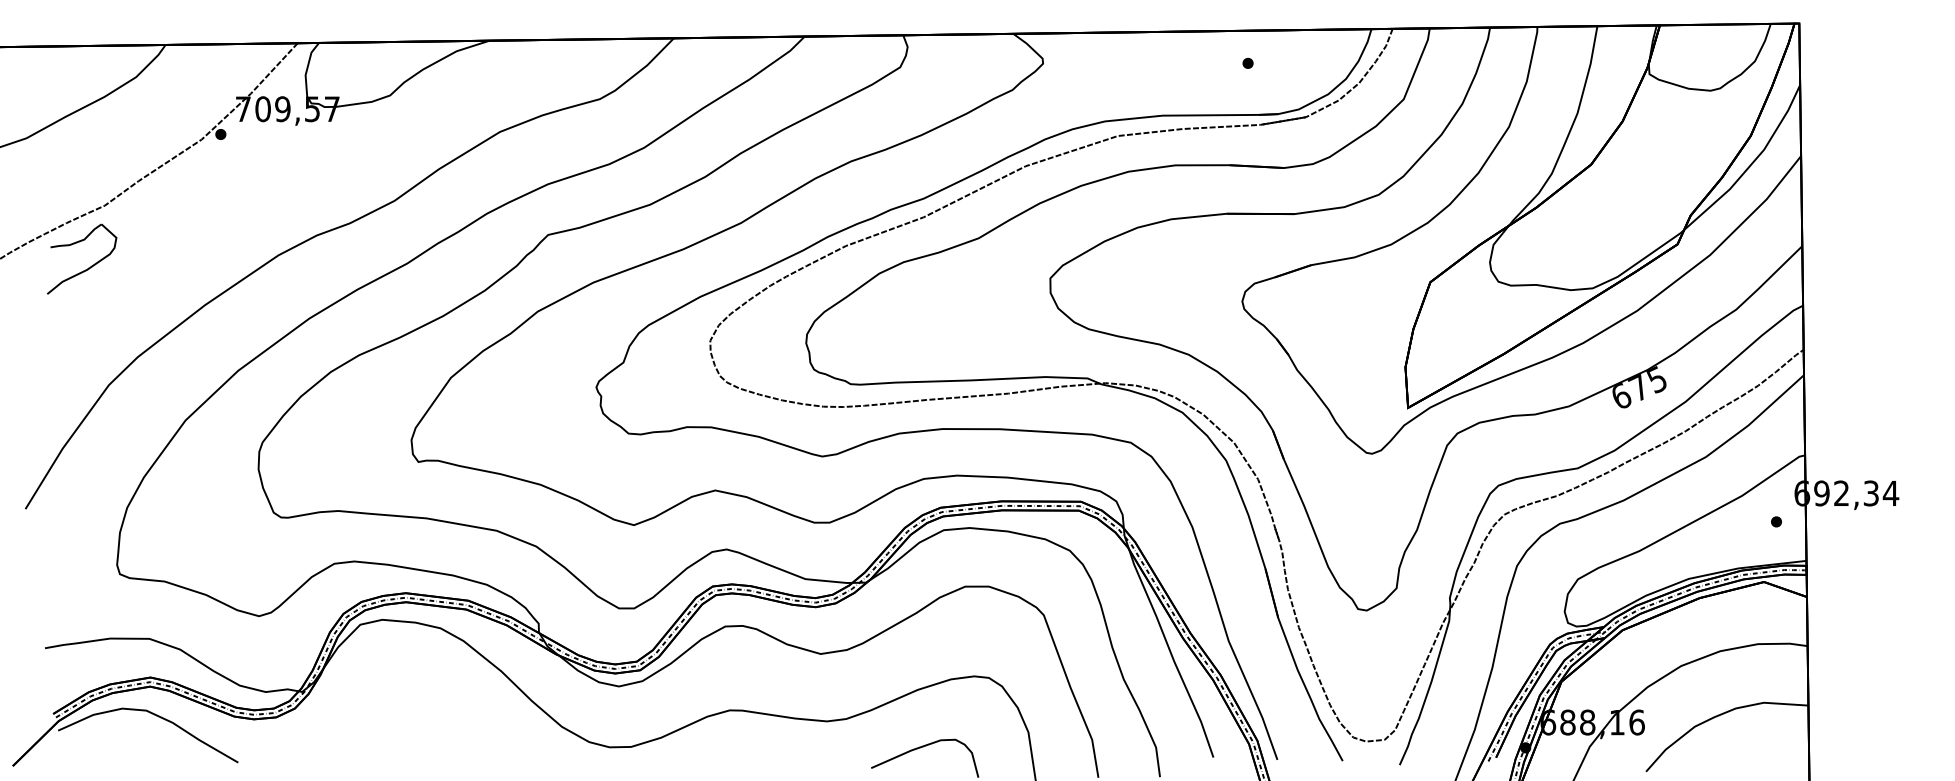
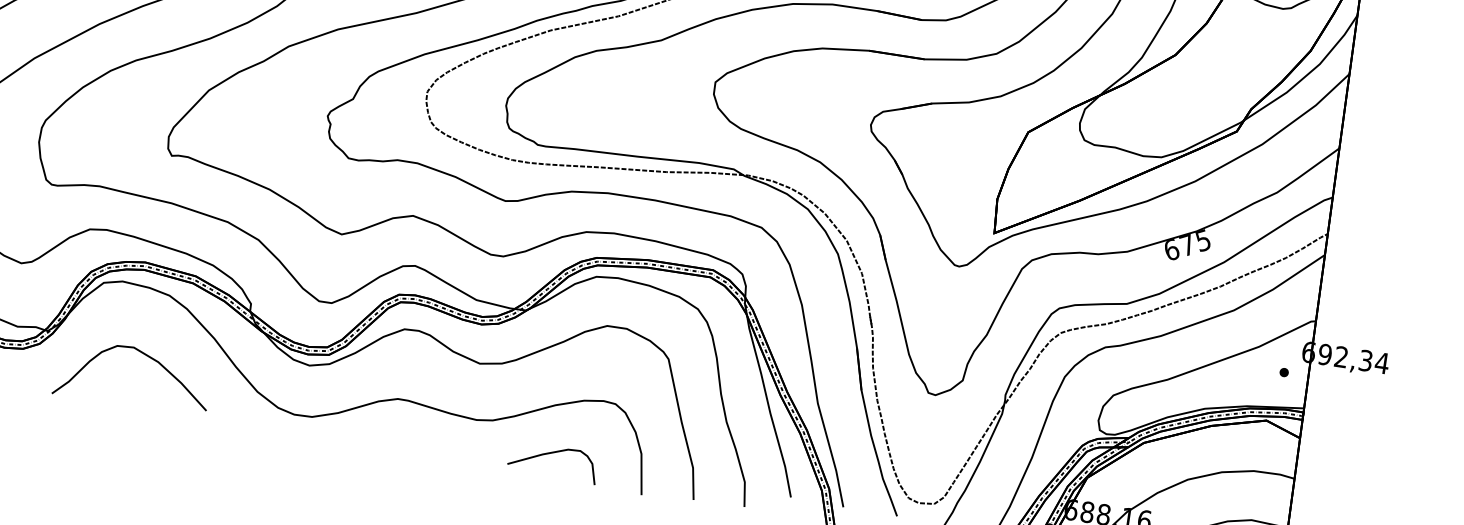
curve: (424, 704) -> (146, 356), added

